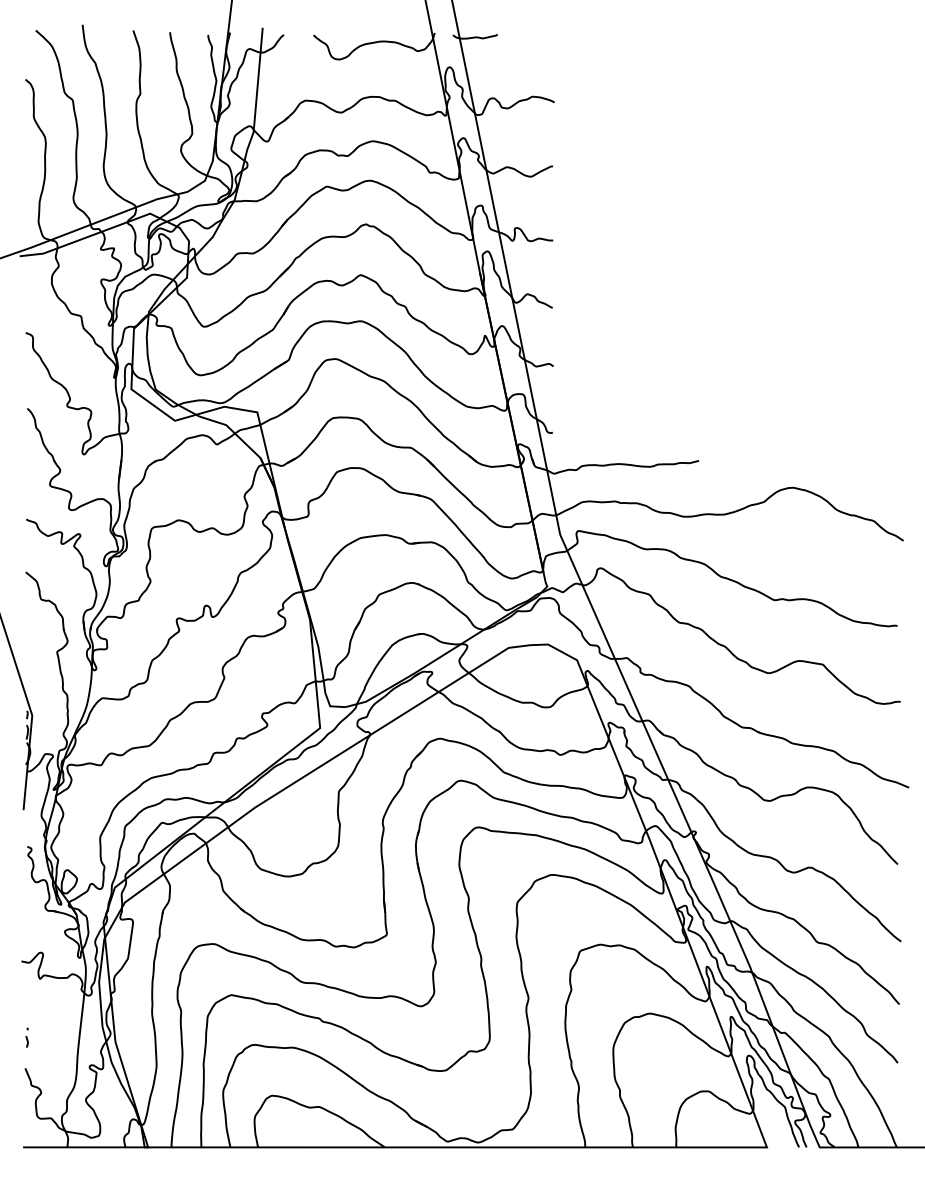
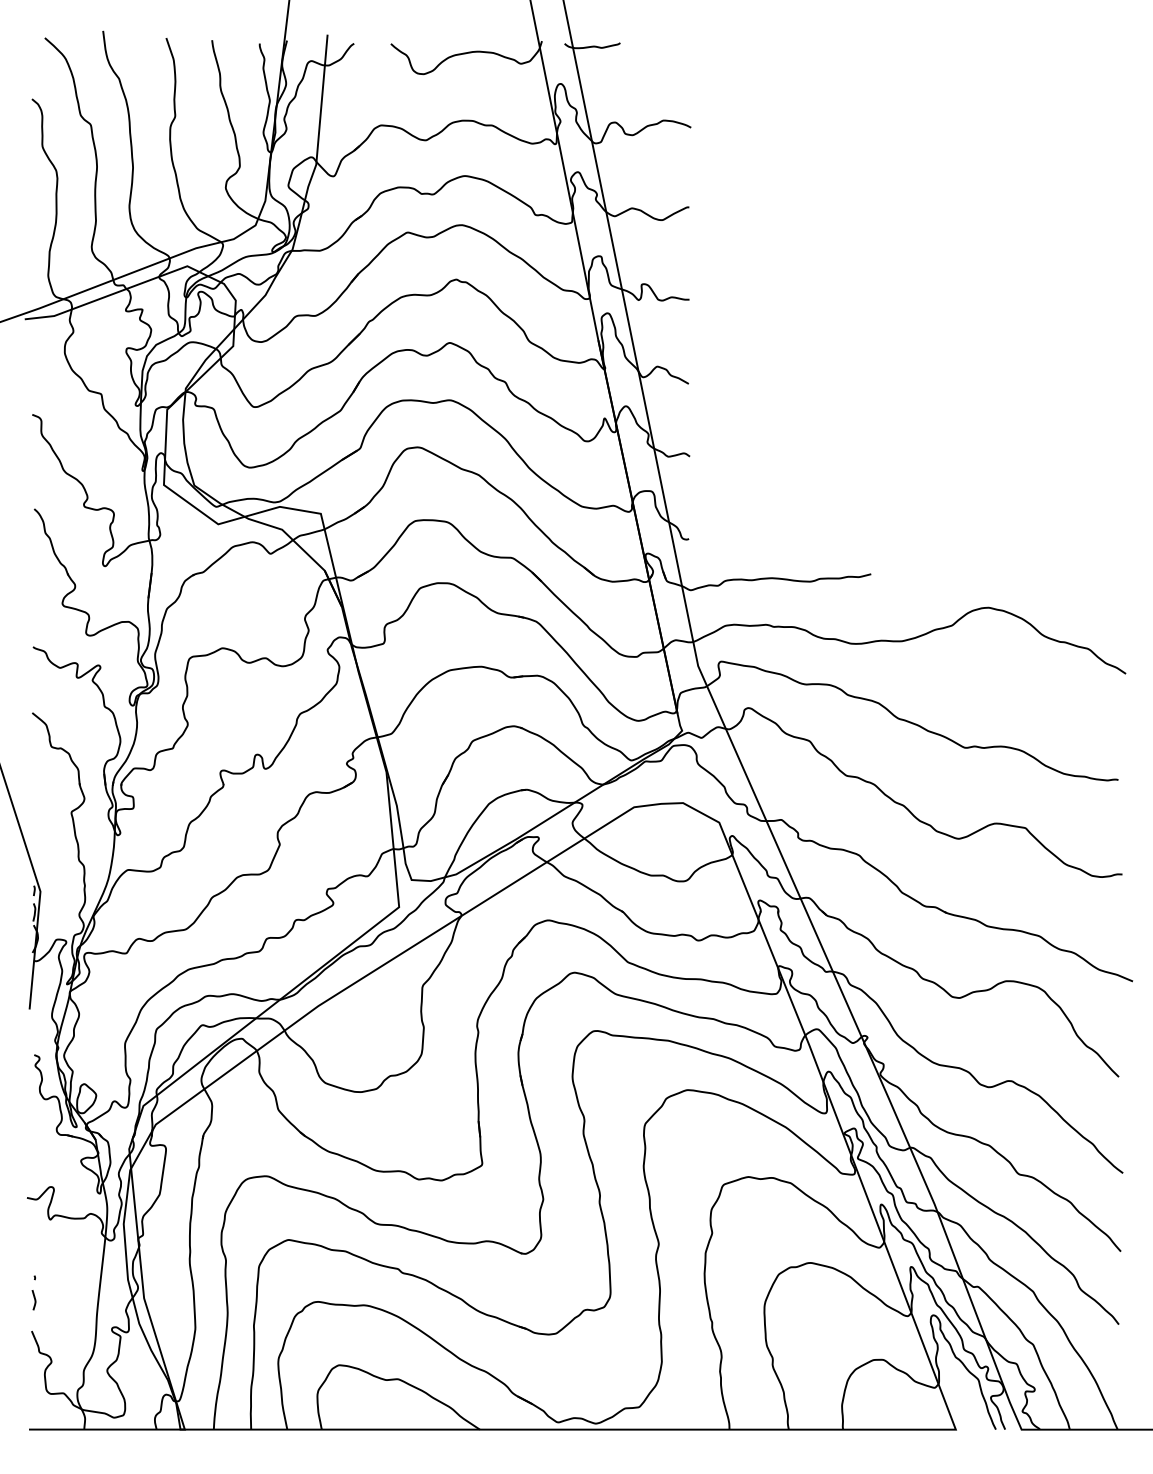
part: (26, 1037) -> (33, 1292), size x1.4

